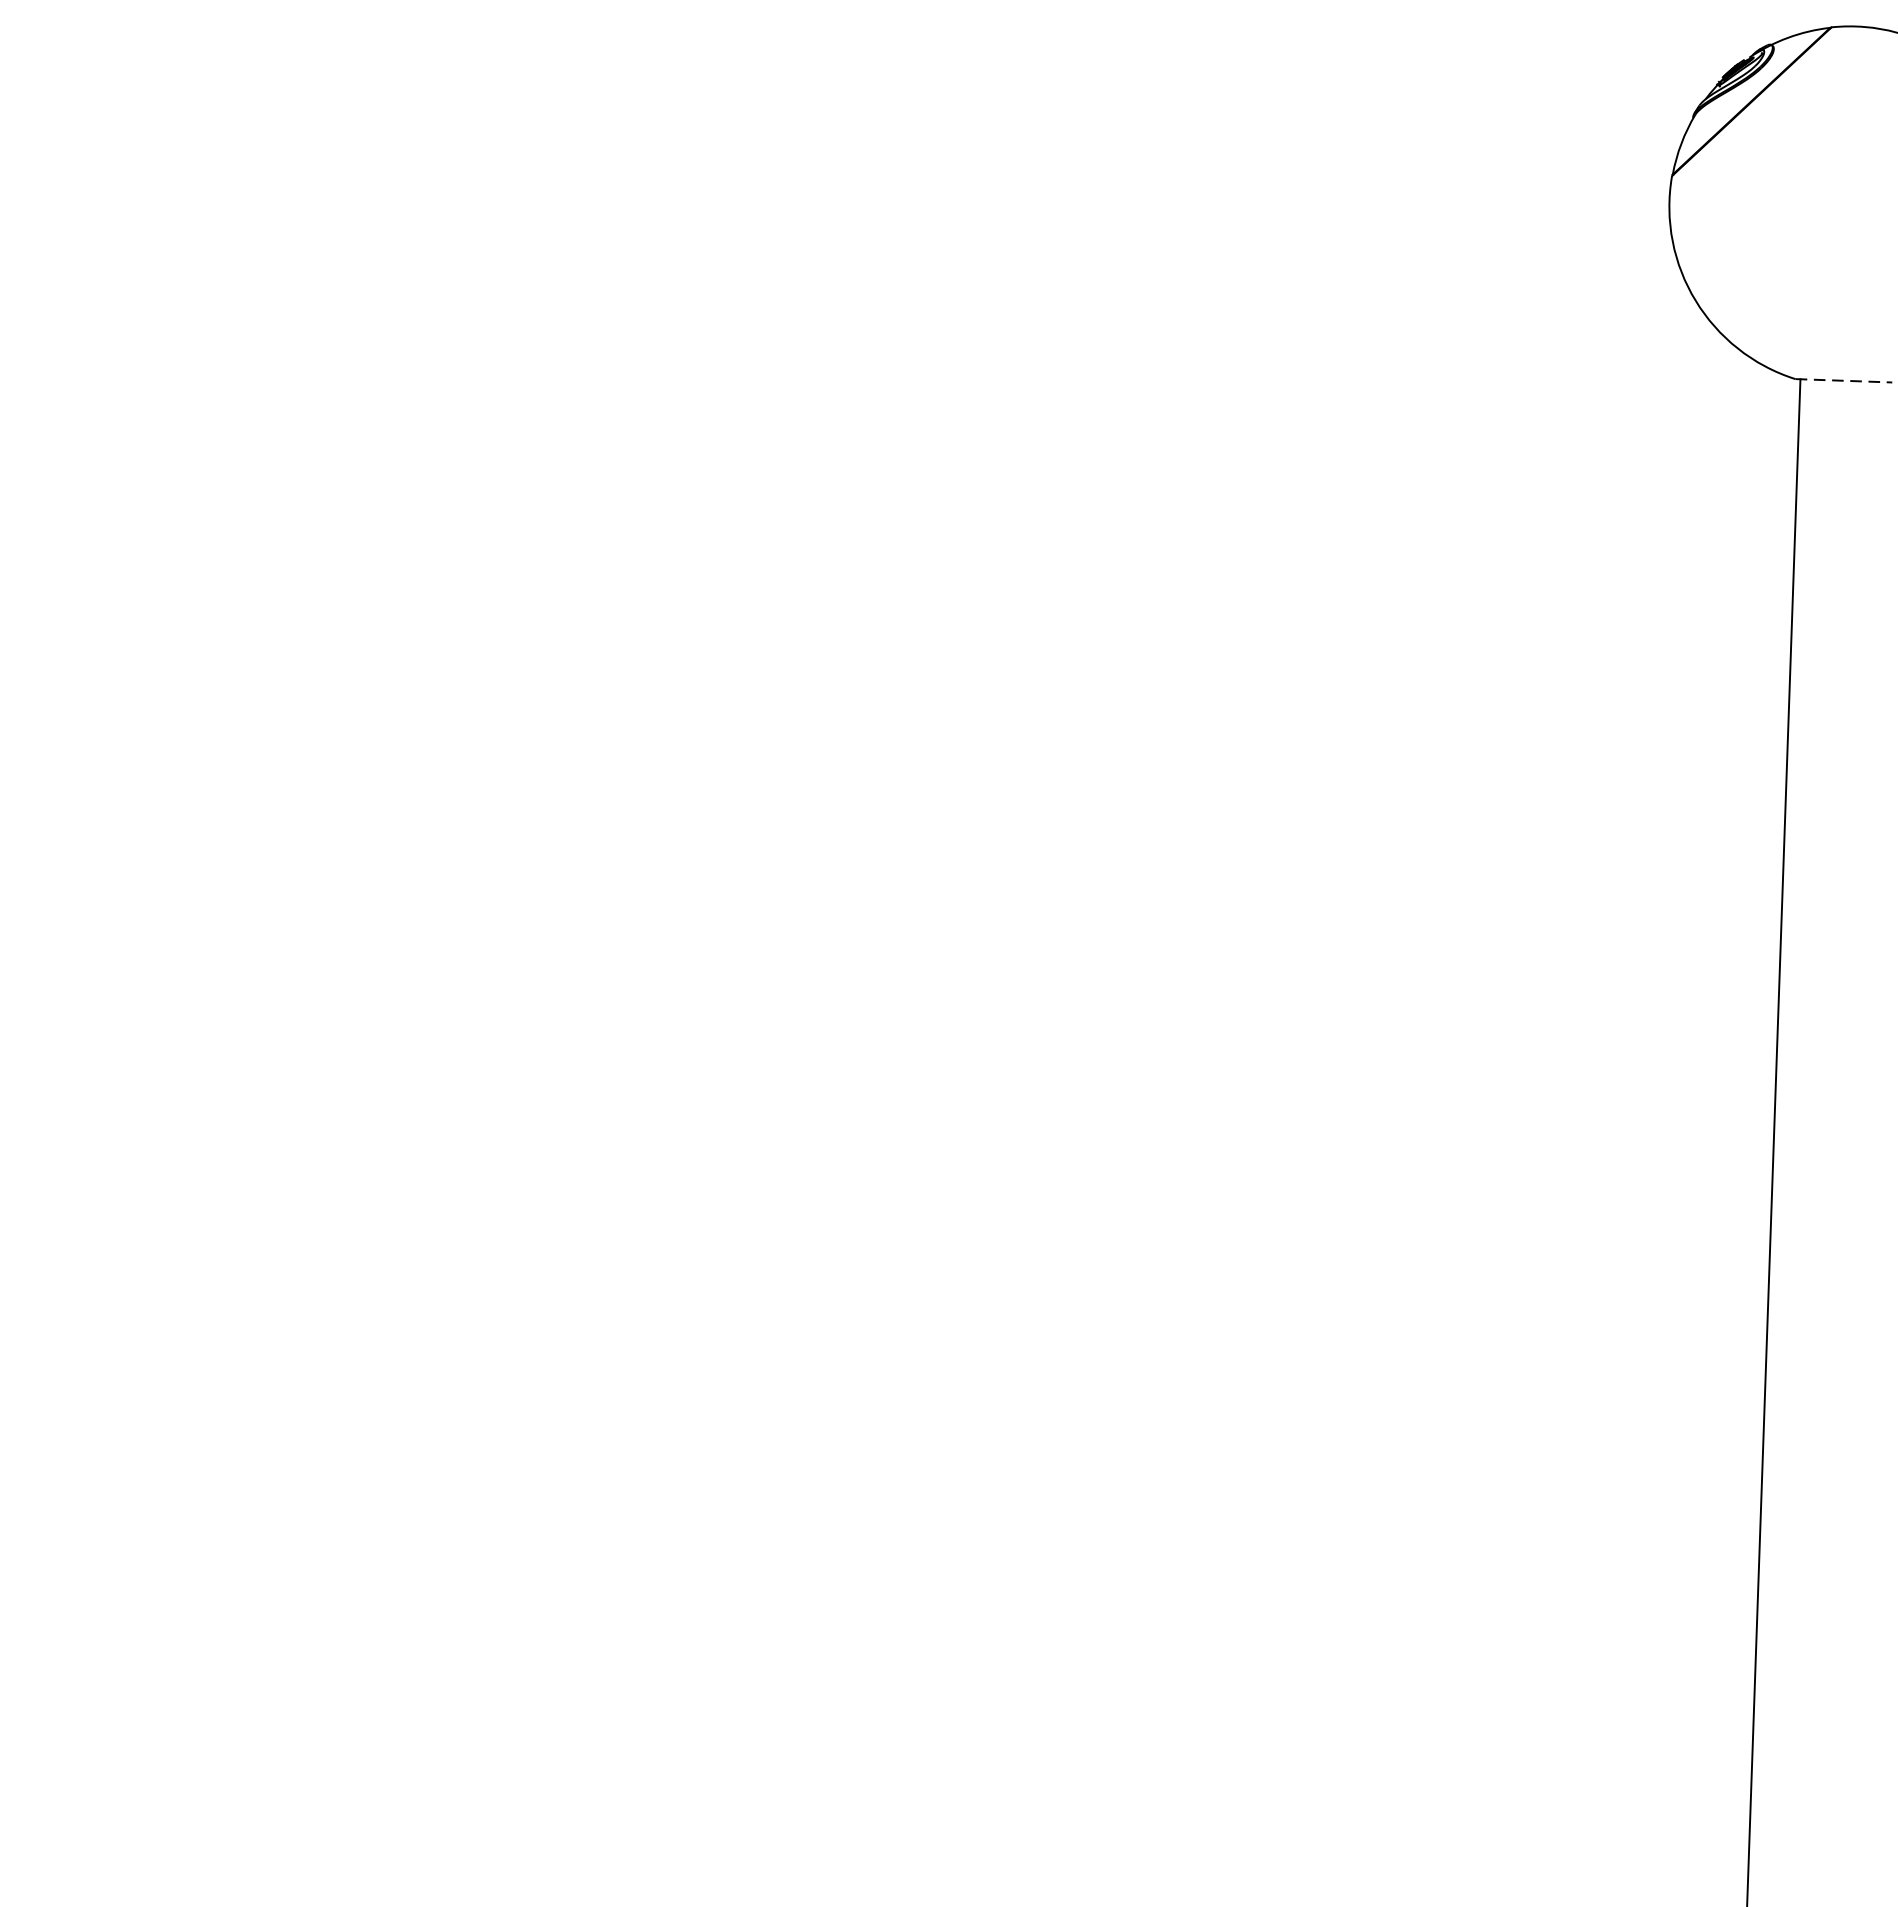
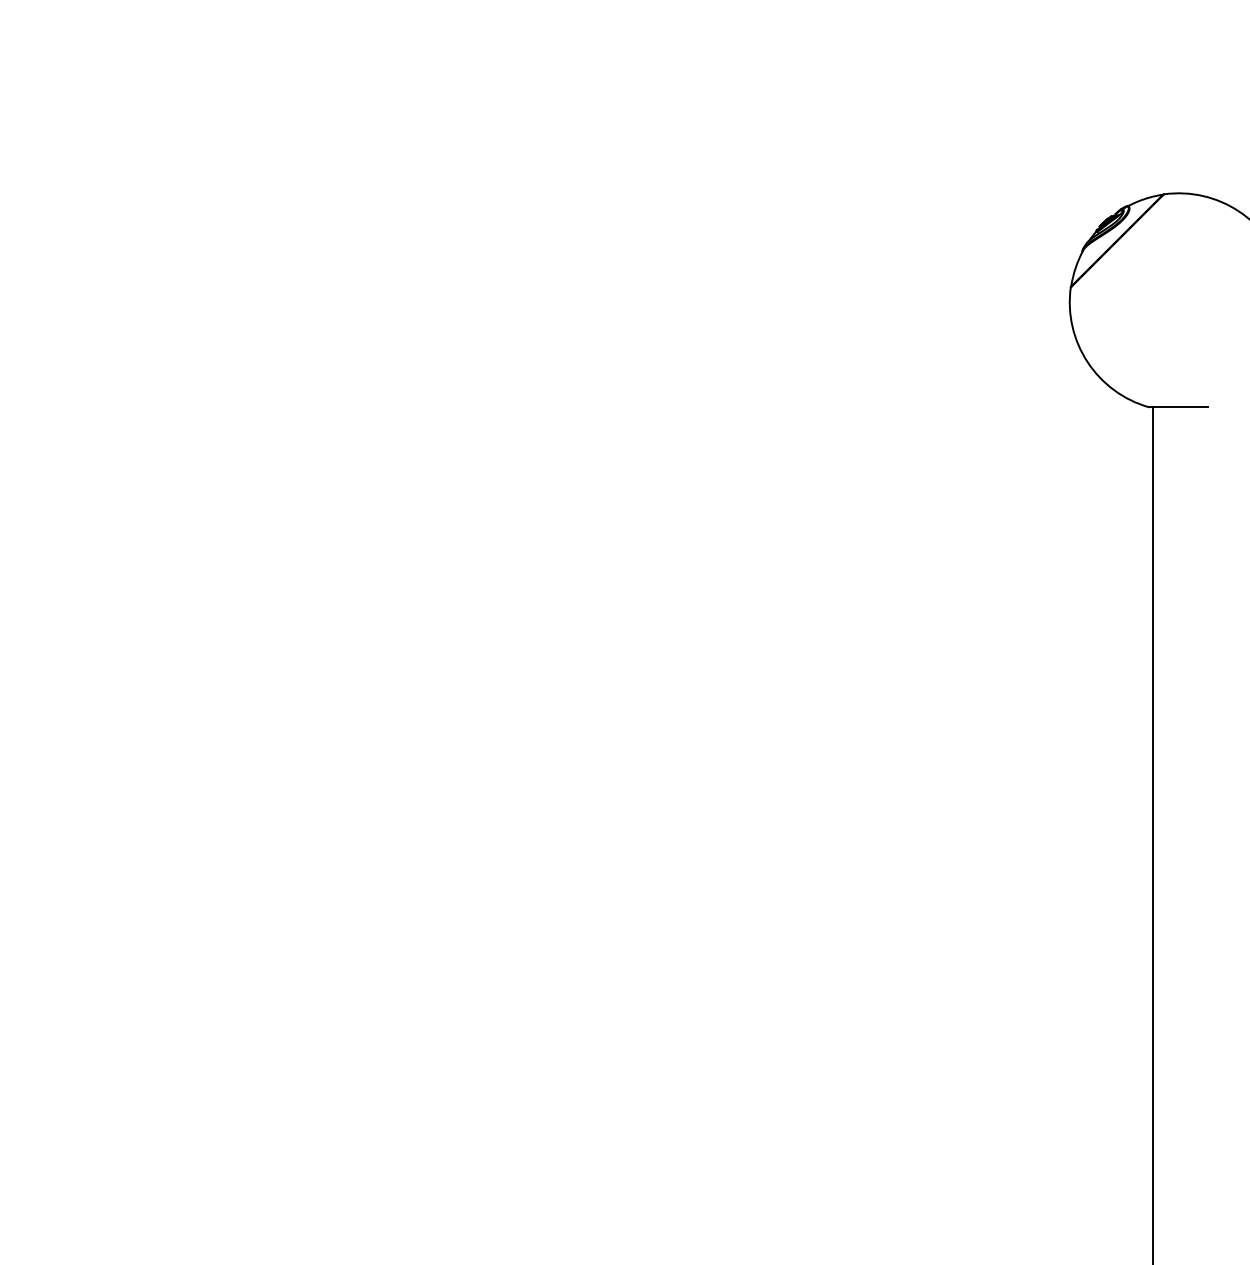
line: (1845, 380) -> (1179, 407), dashed -> solid

